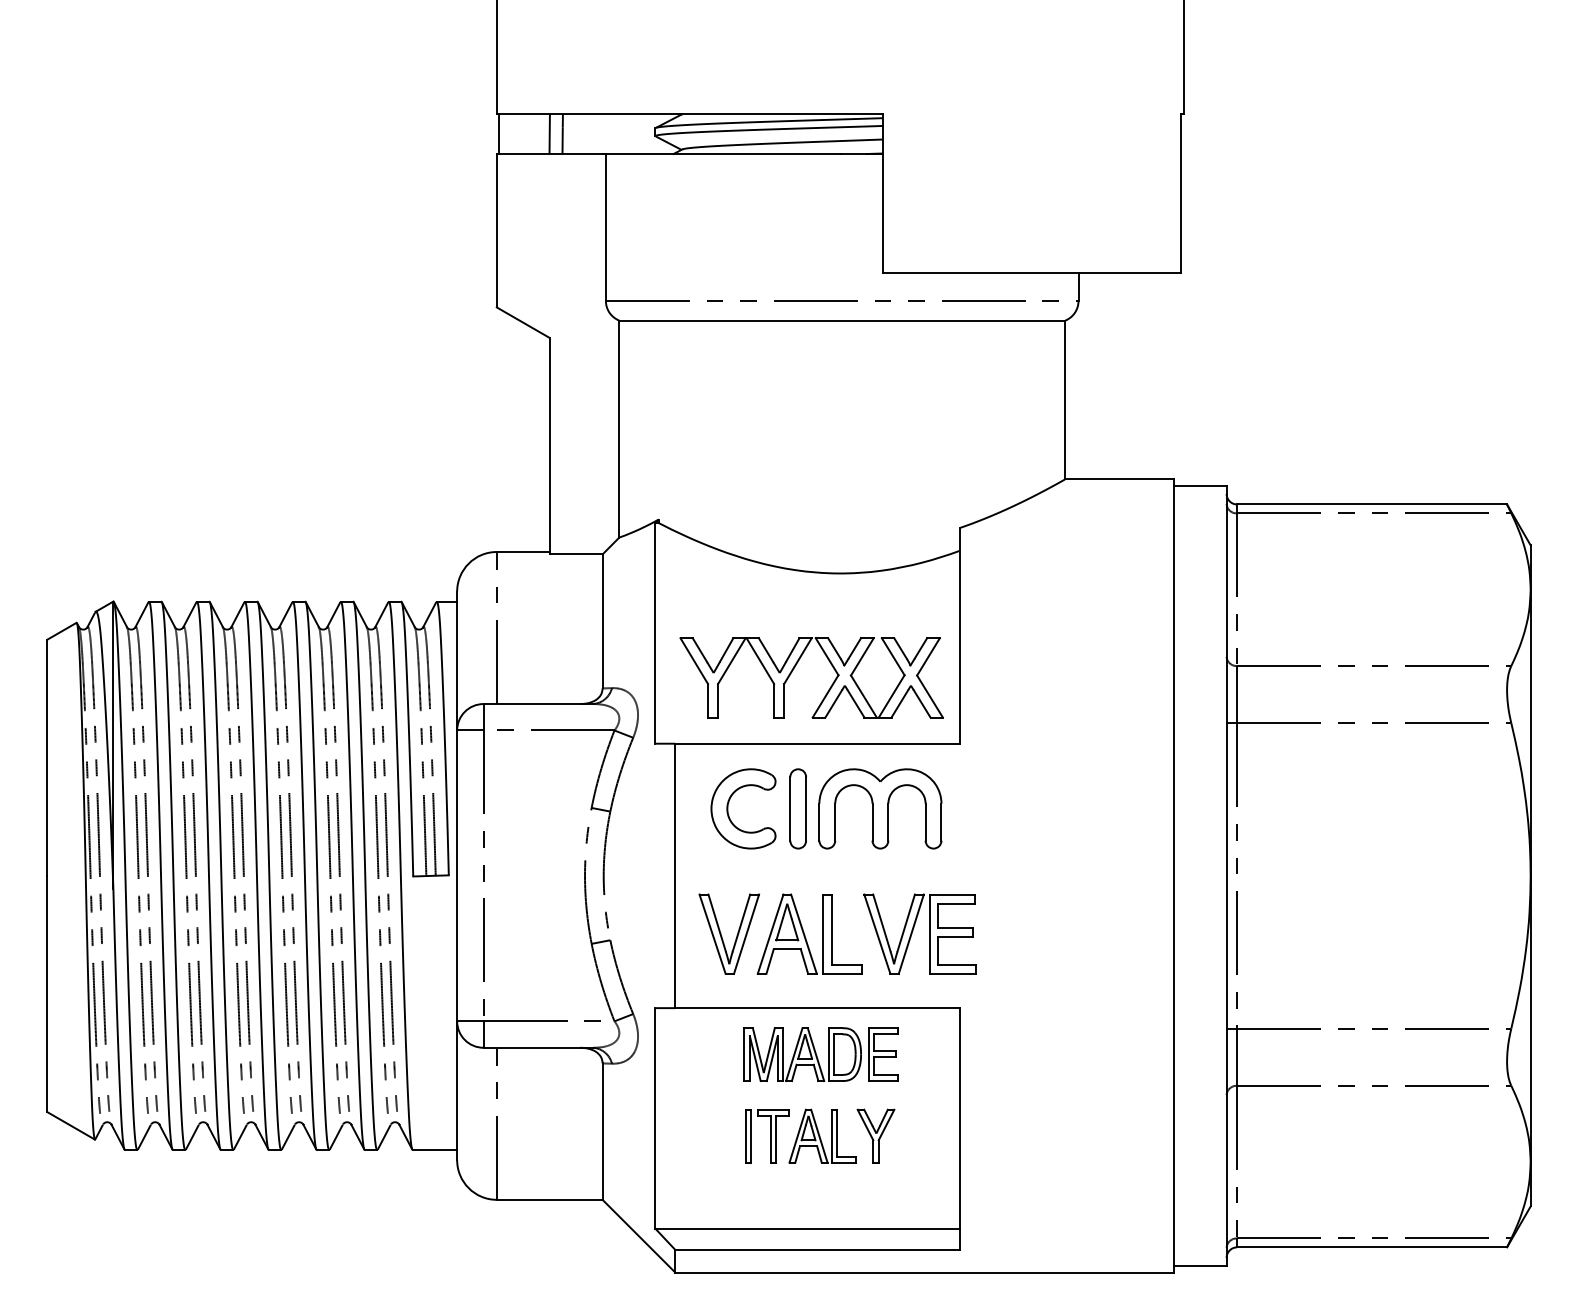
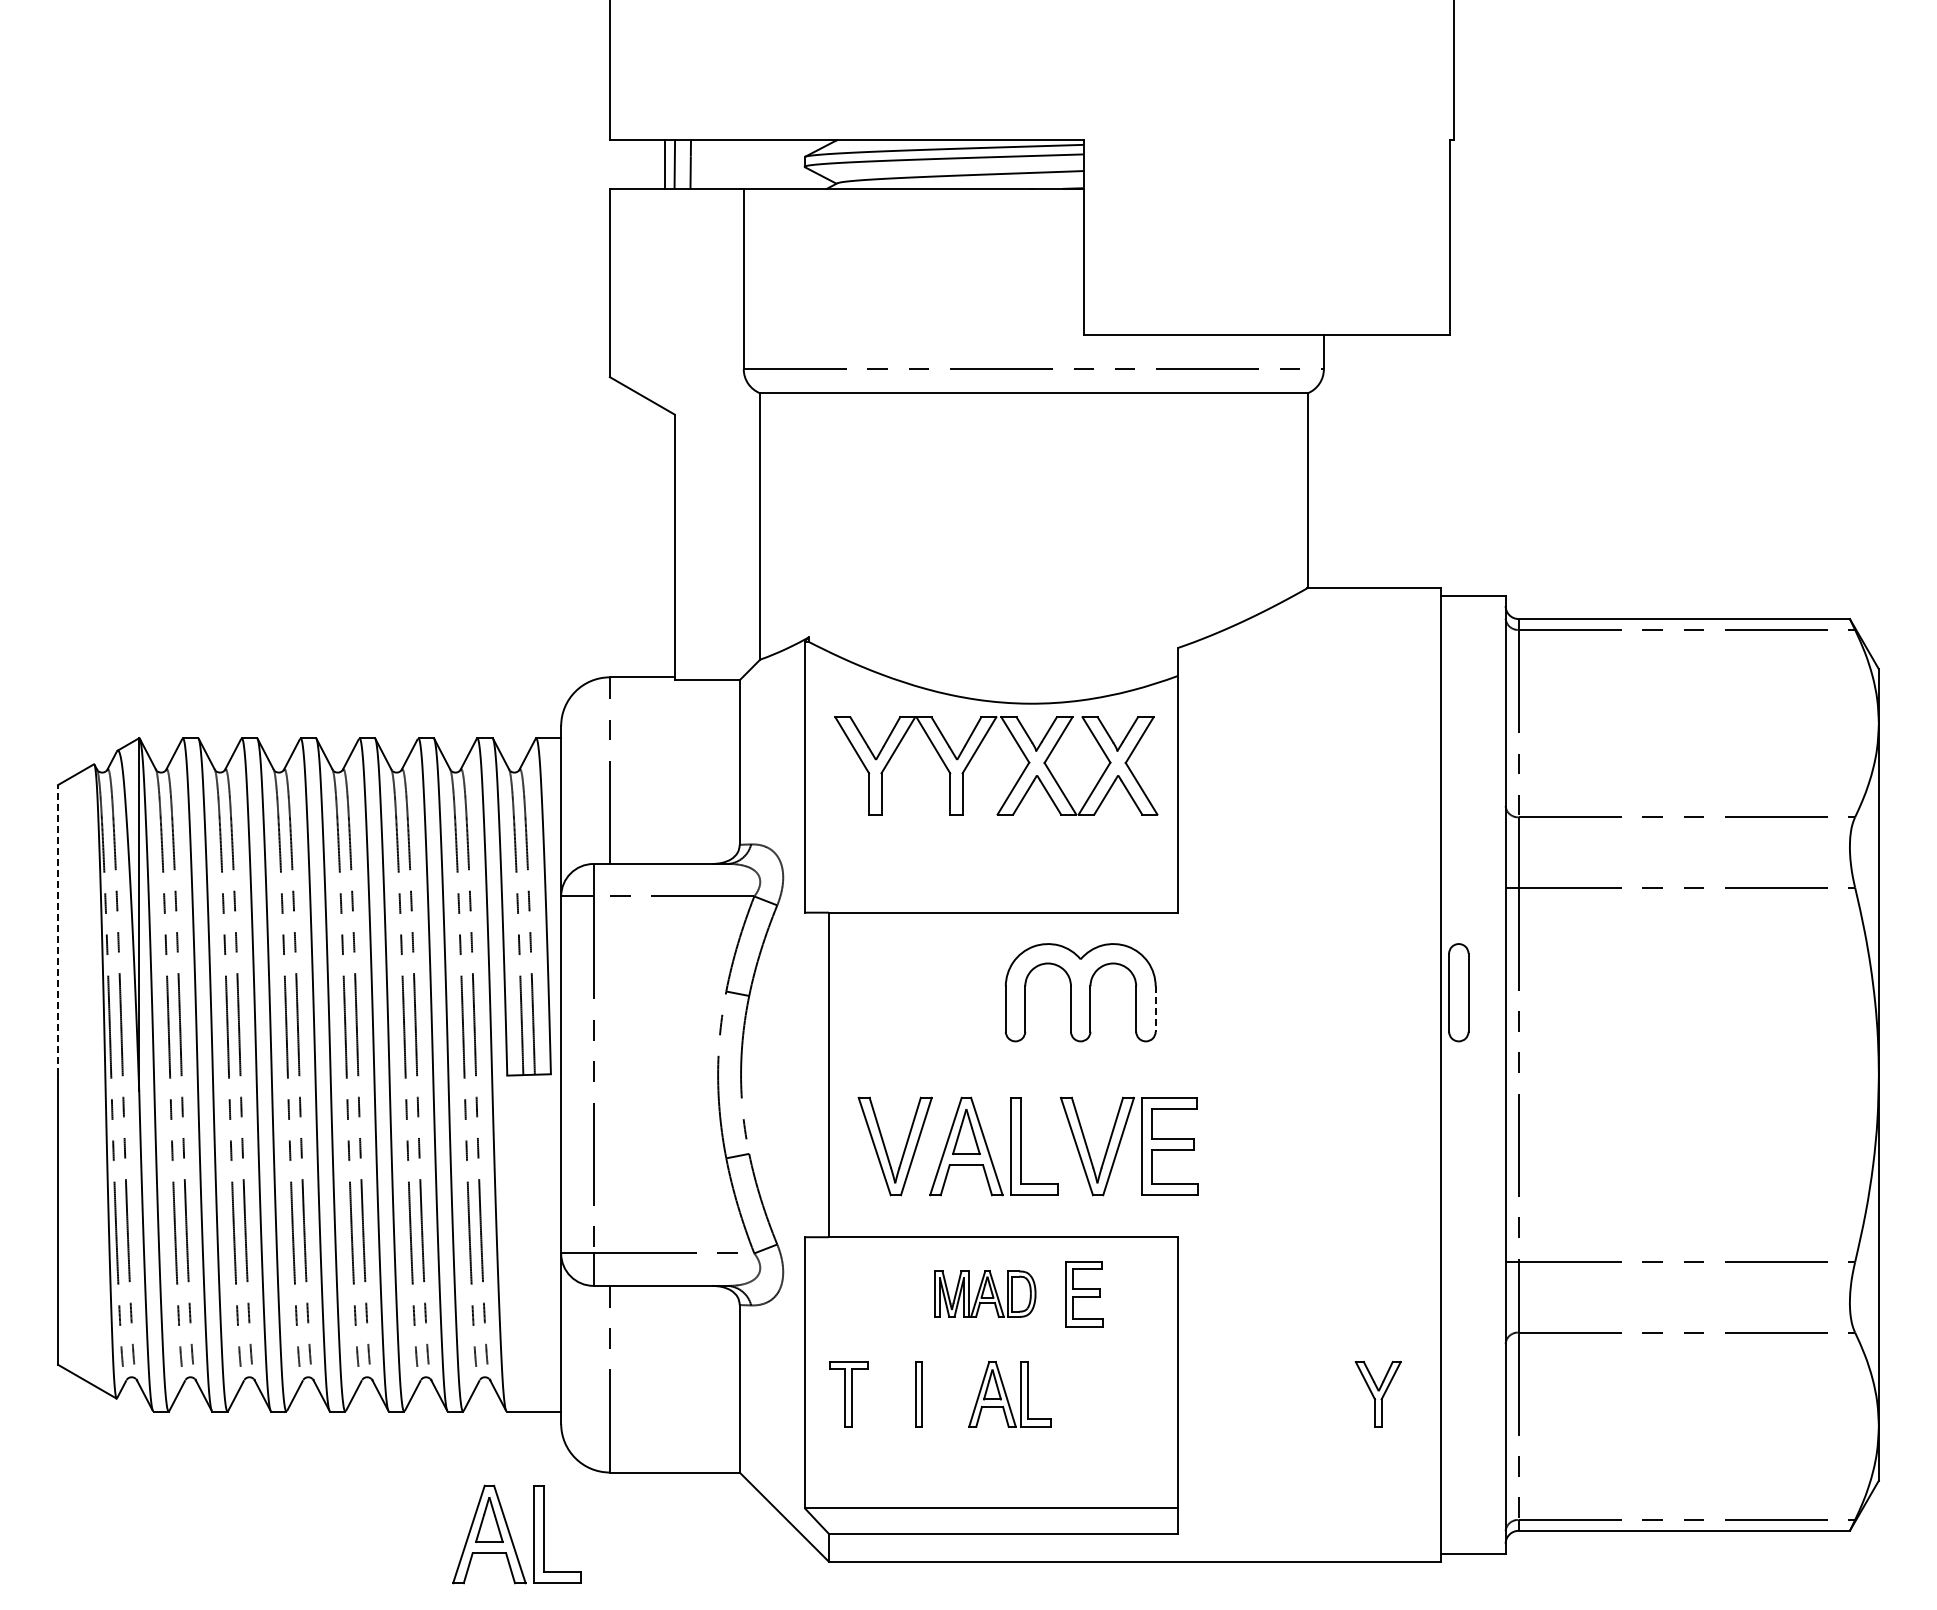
line: (499, 134) -> (665, 164), moved
part: (794, 668) -> (975, 754), moved
line: (47, 758) -> (58, 930), solid -> dashed
part: (728, 805) -> (894, 988), removed
part: (797, 808) -> (1458, 992), moved
line: (941, 822) -> (1155, 1009), solid -> dashed
part: (802, 1053) -> (985, 1293), size x0.7
part: (773, 1136) -> (848, 1394), moved
part: (875, 1136) -> (1377, 1394), moved
part: (420, 1250) -> (516, 1534), added

